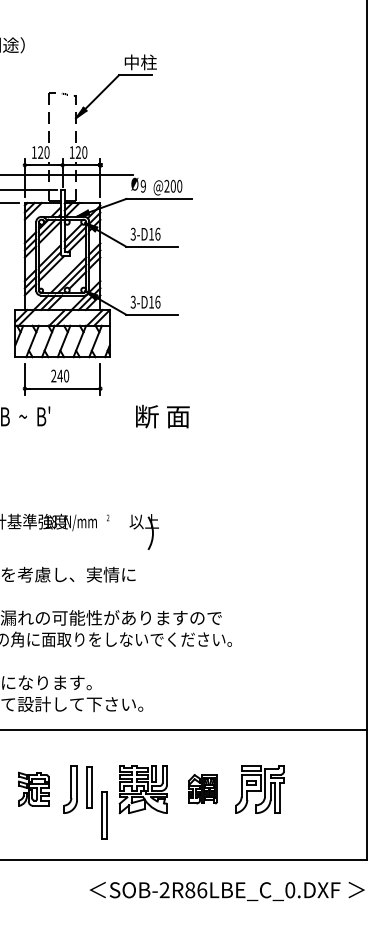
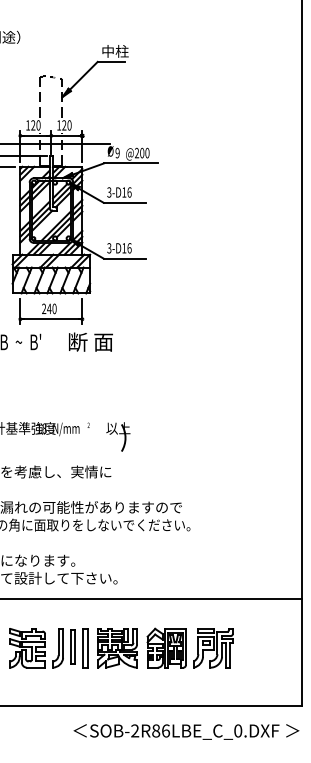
text: (162, 416) -> (90, 342), moved
part: (33, 788) -> (27, 647), size x1.43
part: (202, 788) -> (166, 647), size x1.67
part: (104, 815) -> (85, 648), moved

